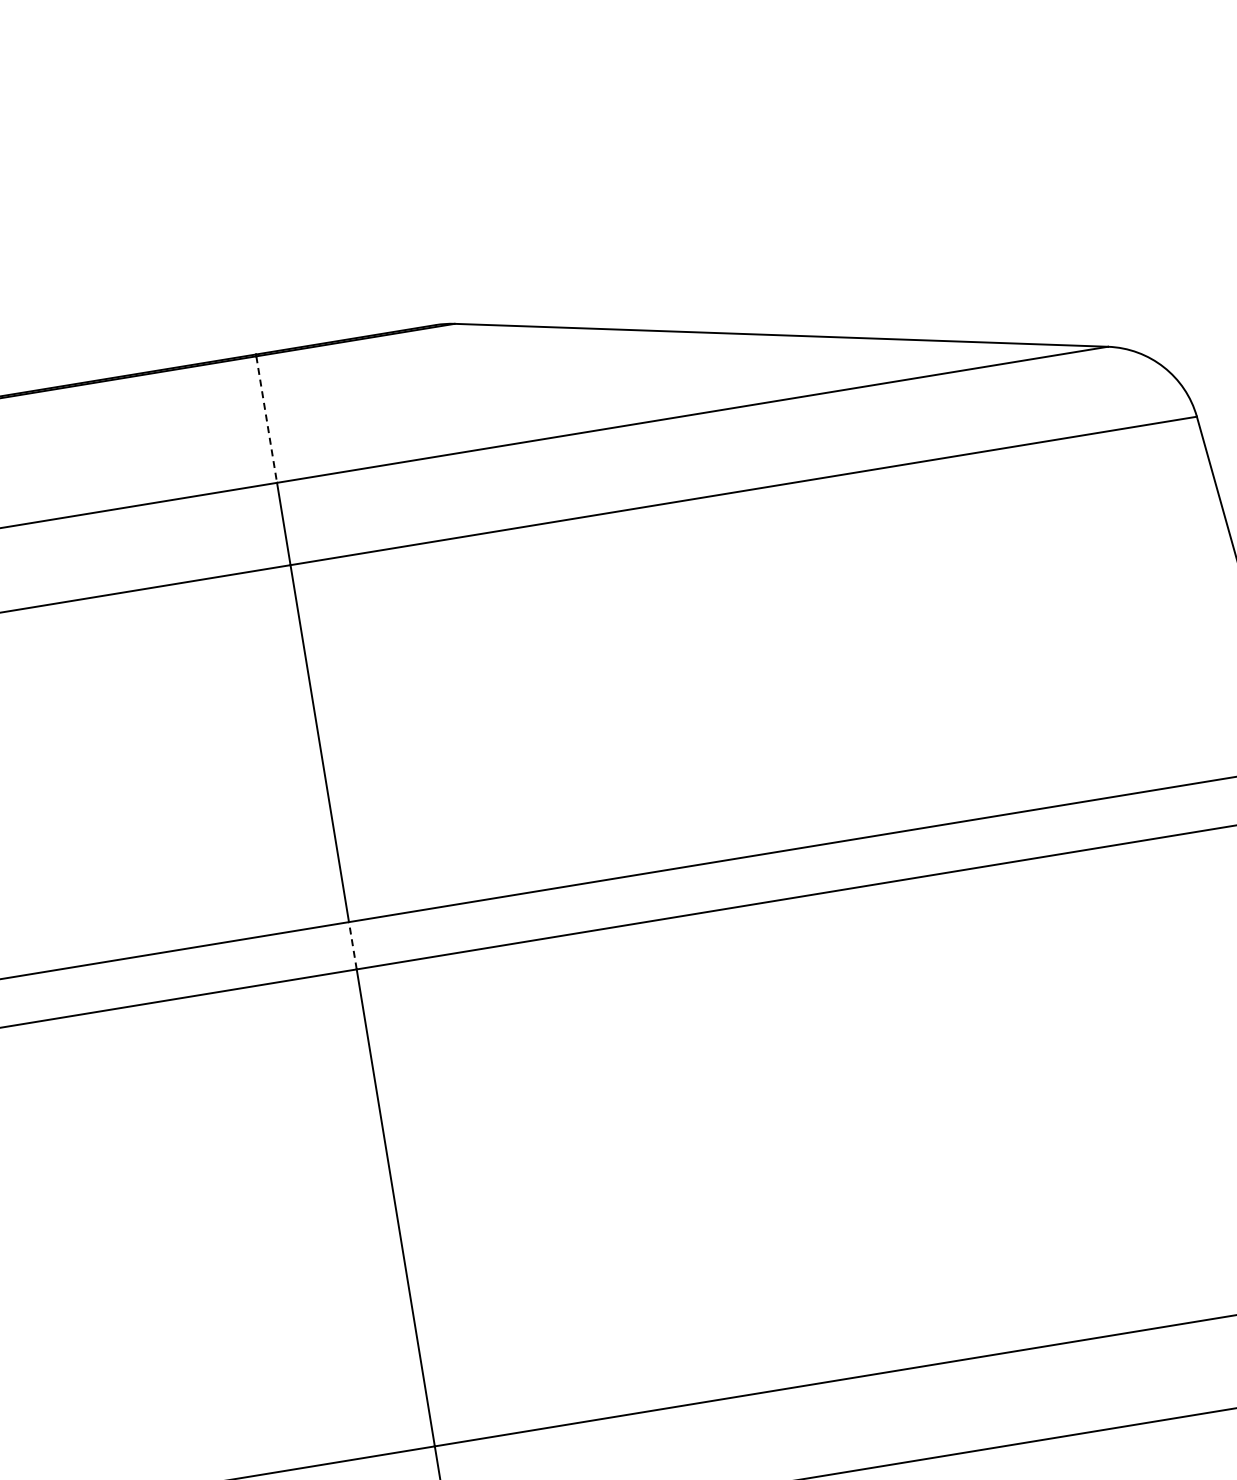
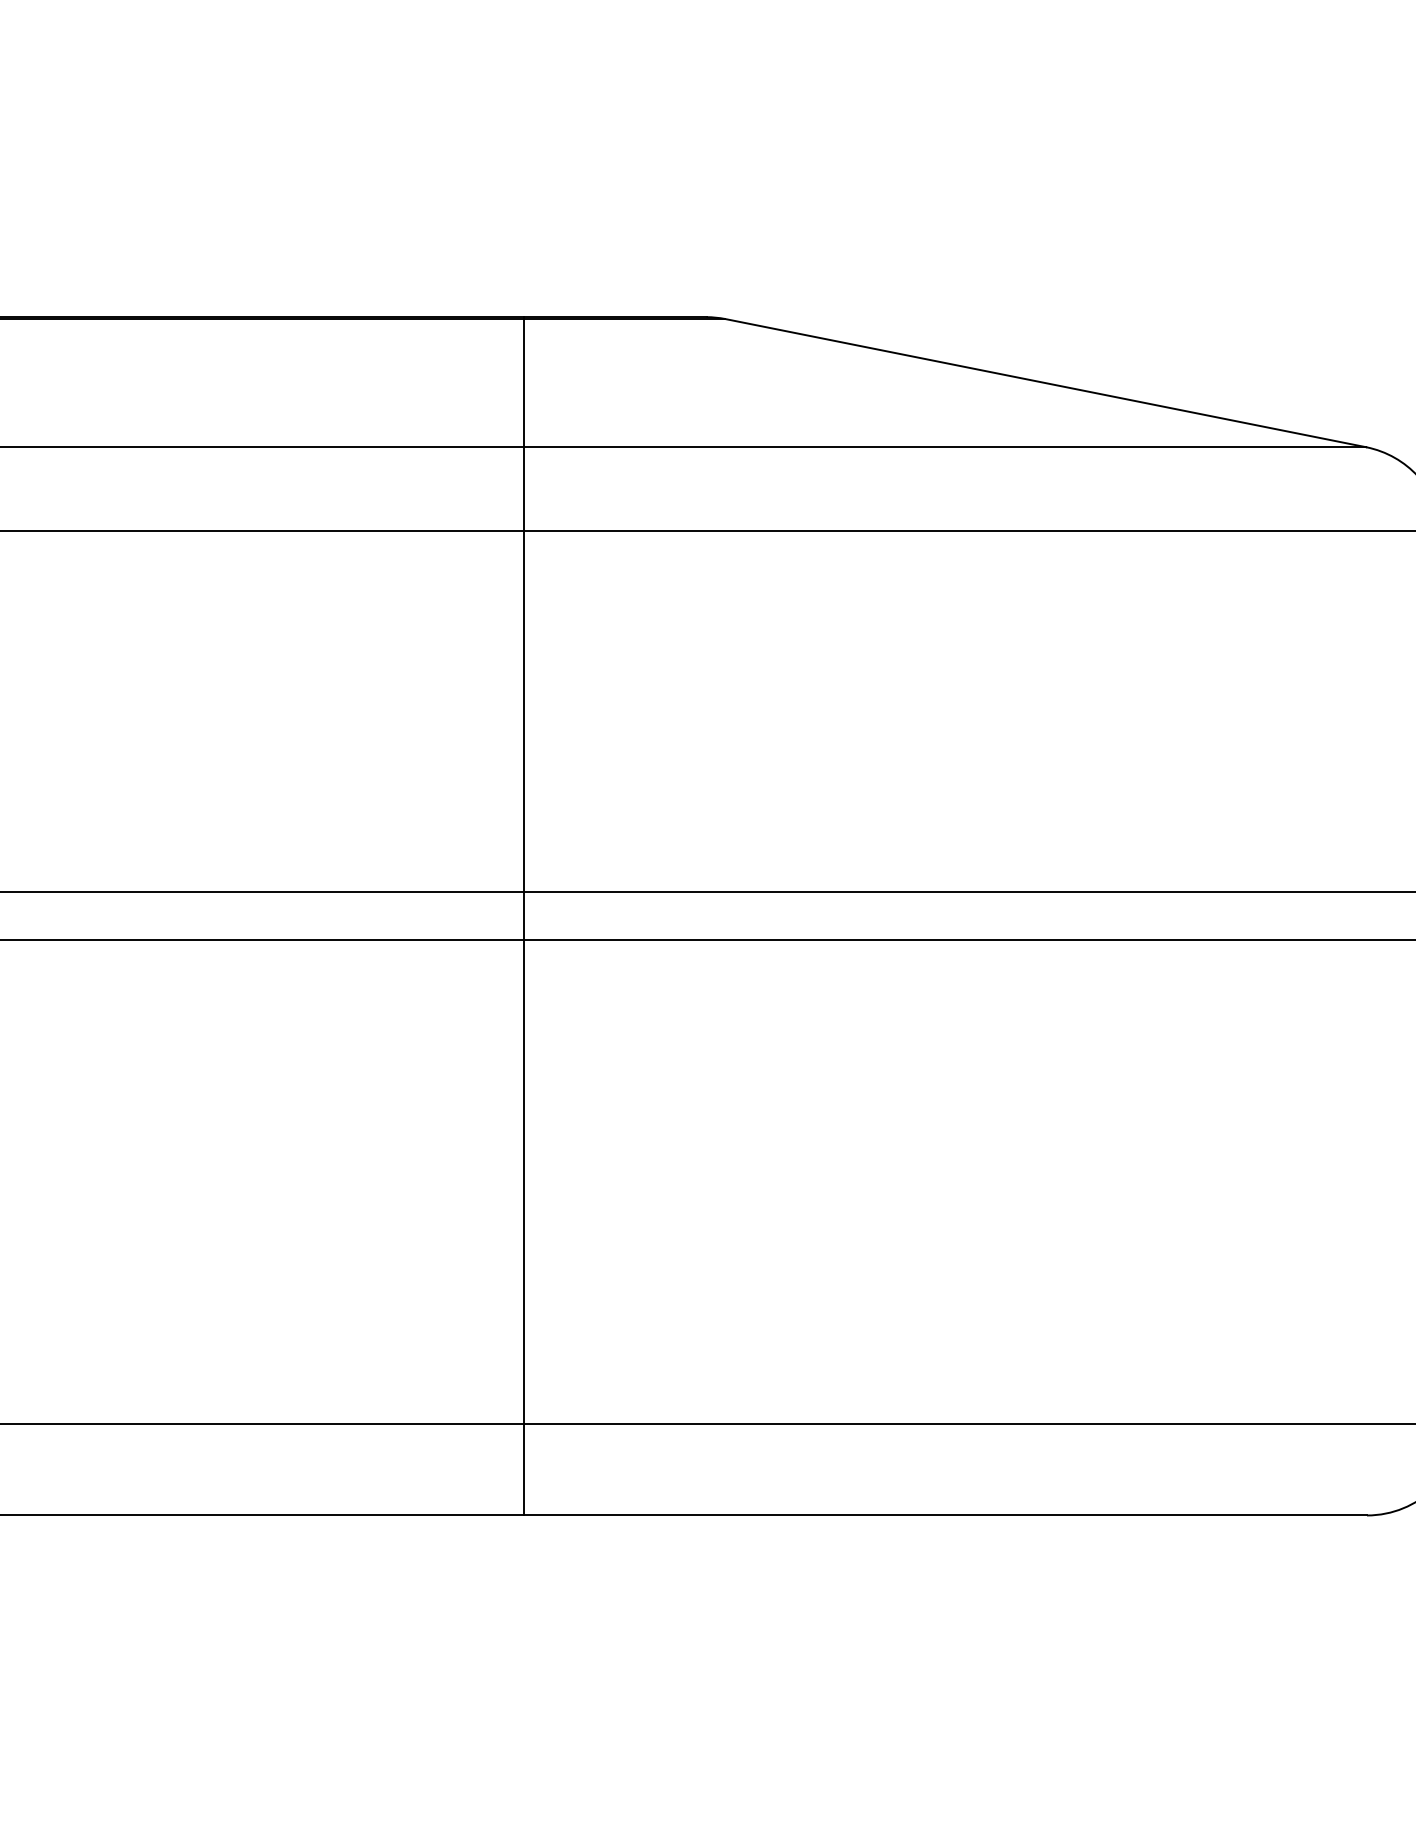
line: (266, 419) -> (524, 383), dashed -> solid
line: (353, 945) -> (524, 916), dashed -> solid

